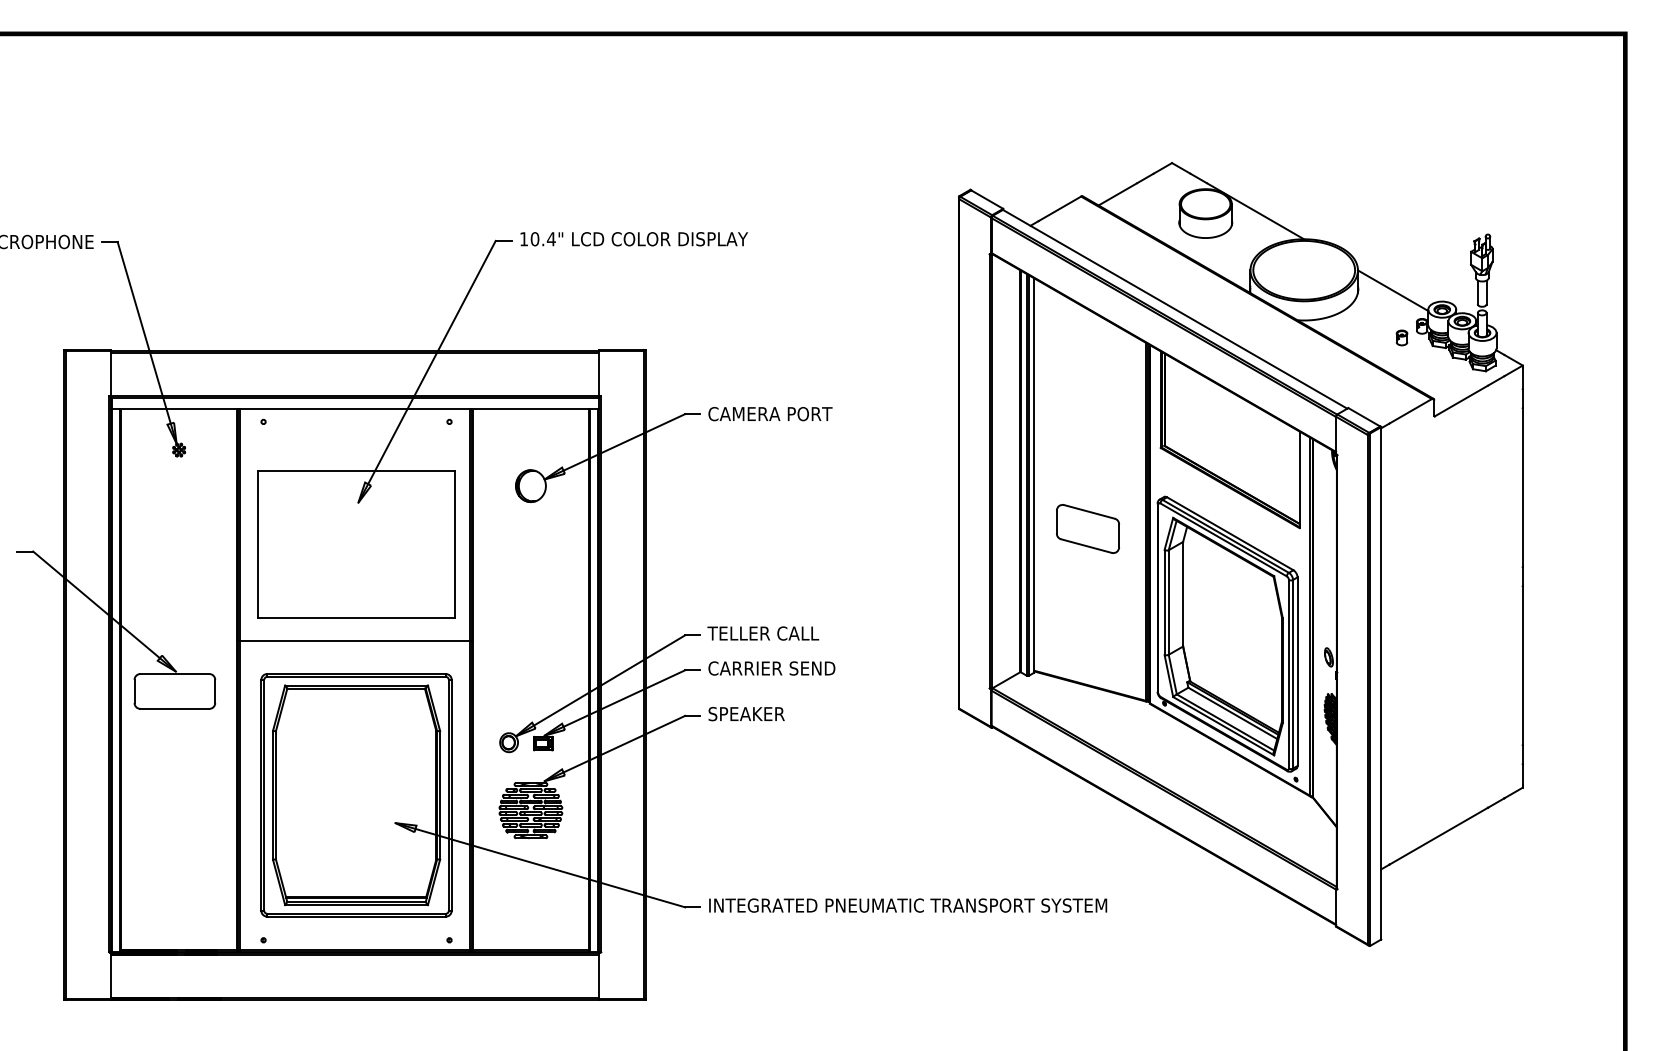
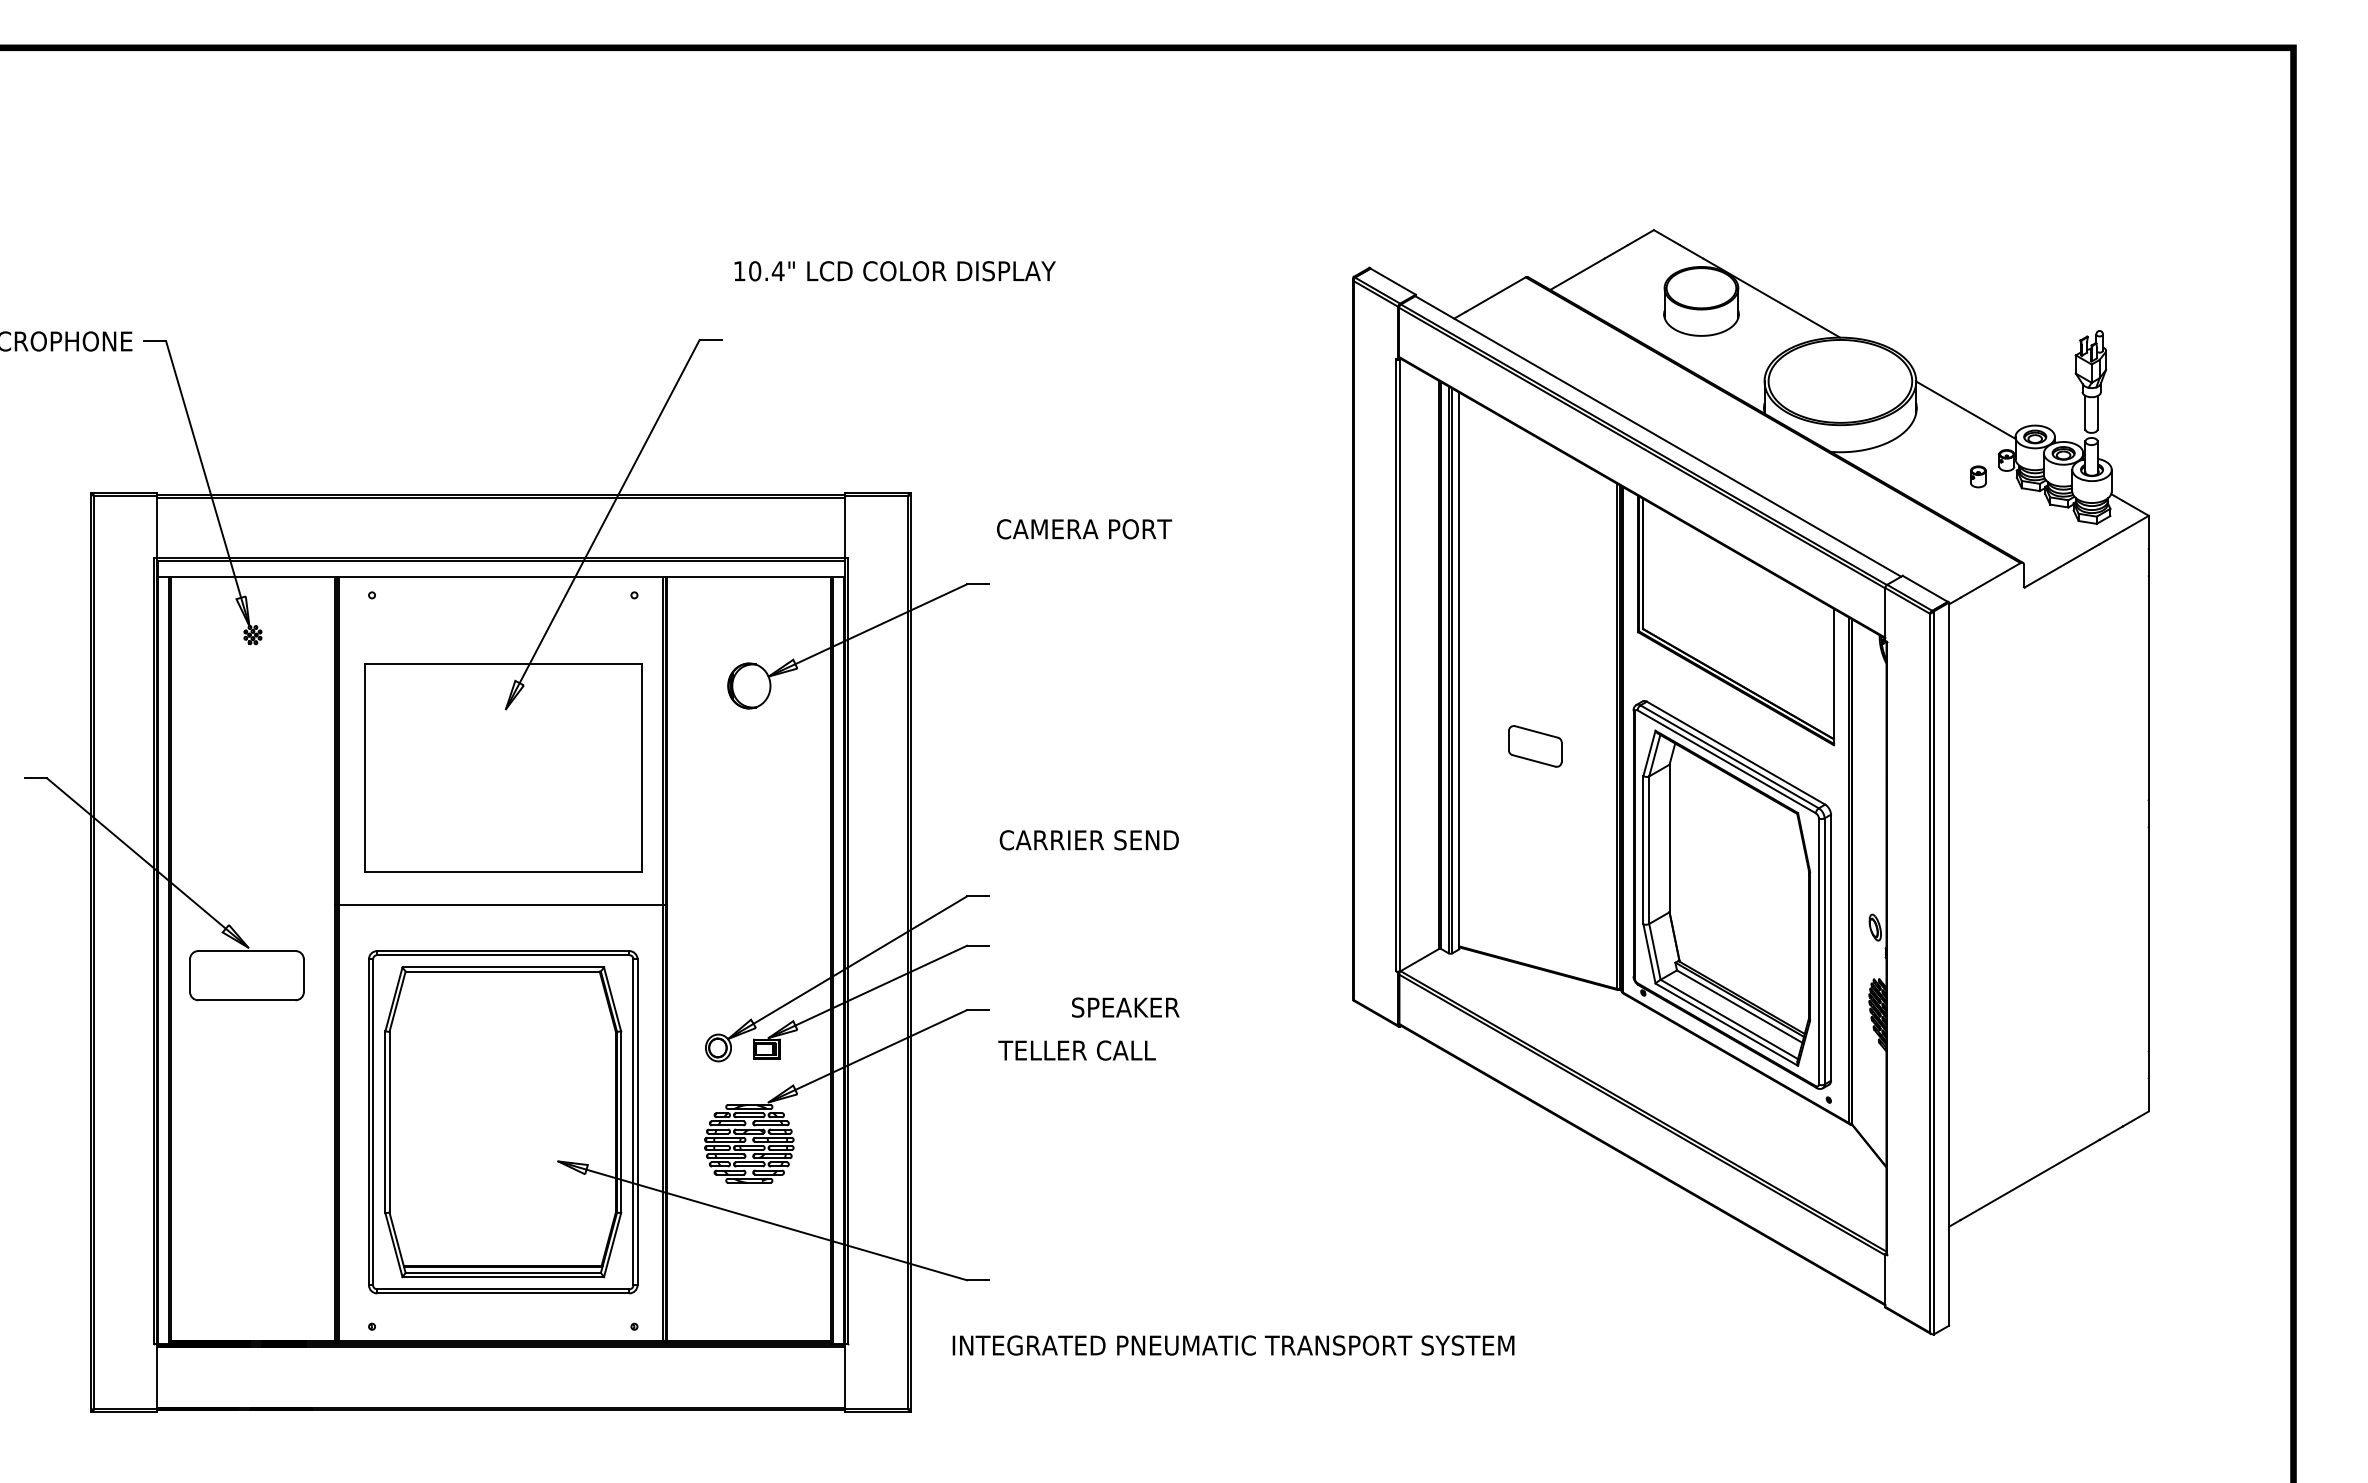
text: (633, 239) -> (894, 271), moved
text: (770, 414) -> (1084, 529), moved
part: (1087, 528) -> (1534, 745), size x0.6
text: (763, 633) -> (1077, 1050), moved
text: (771, 668) -> (1088, 840), moved
text: (746, 714) -> (1125, 1008), moved
text: (908, 905) -> (1234, 1345), moved

